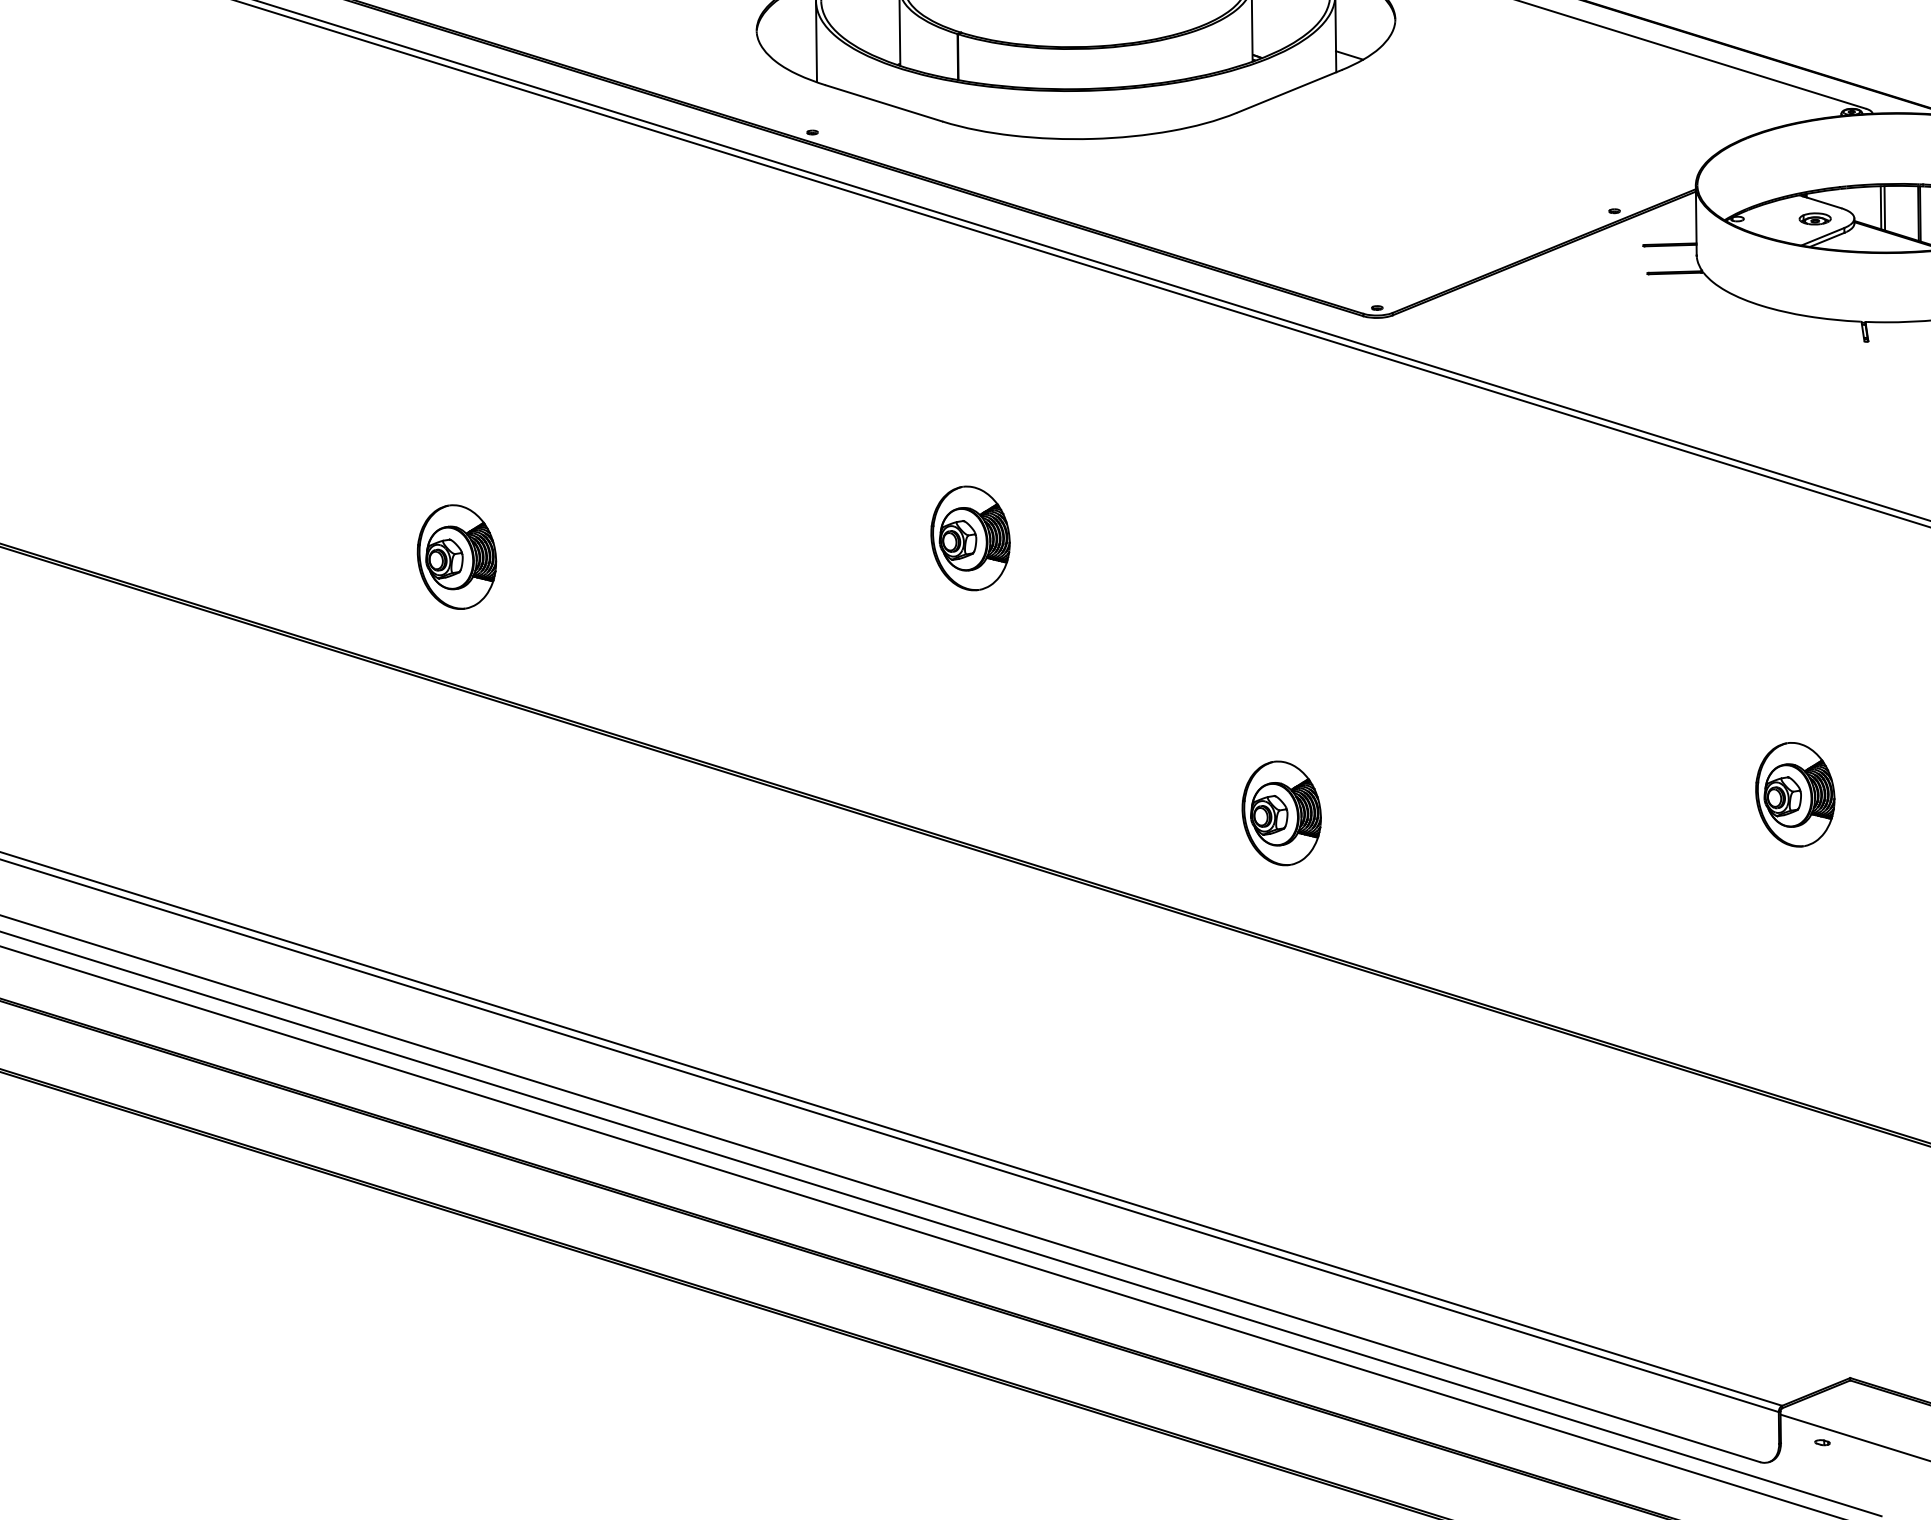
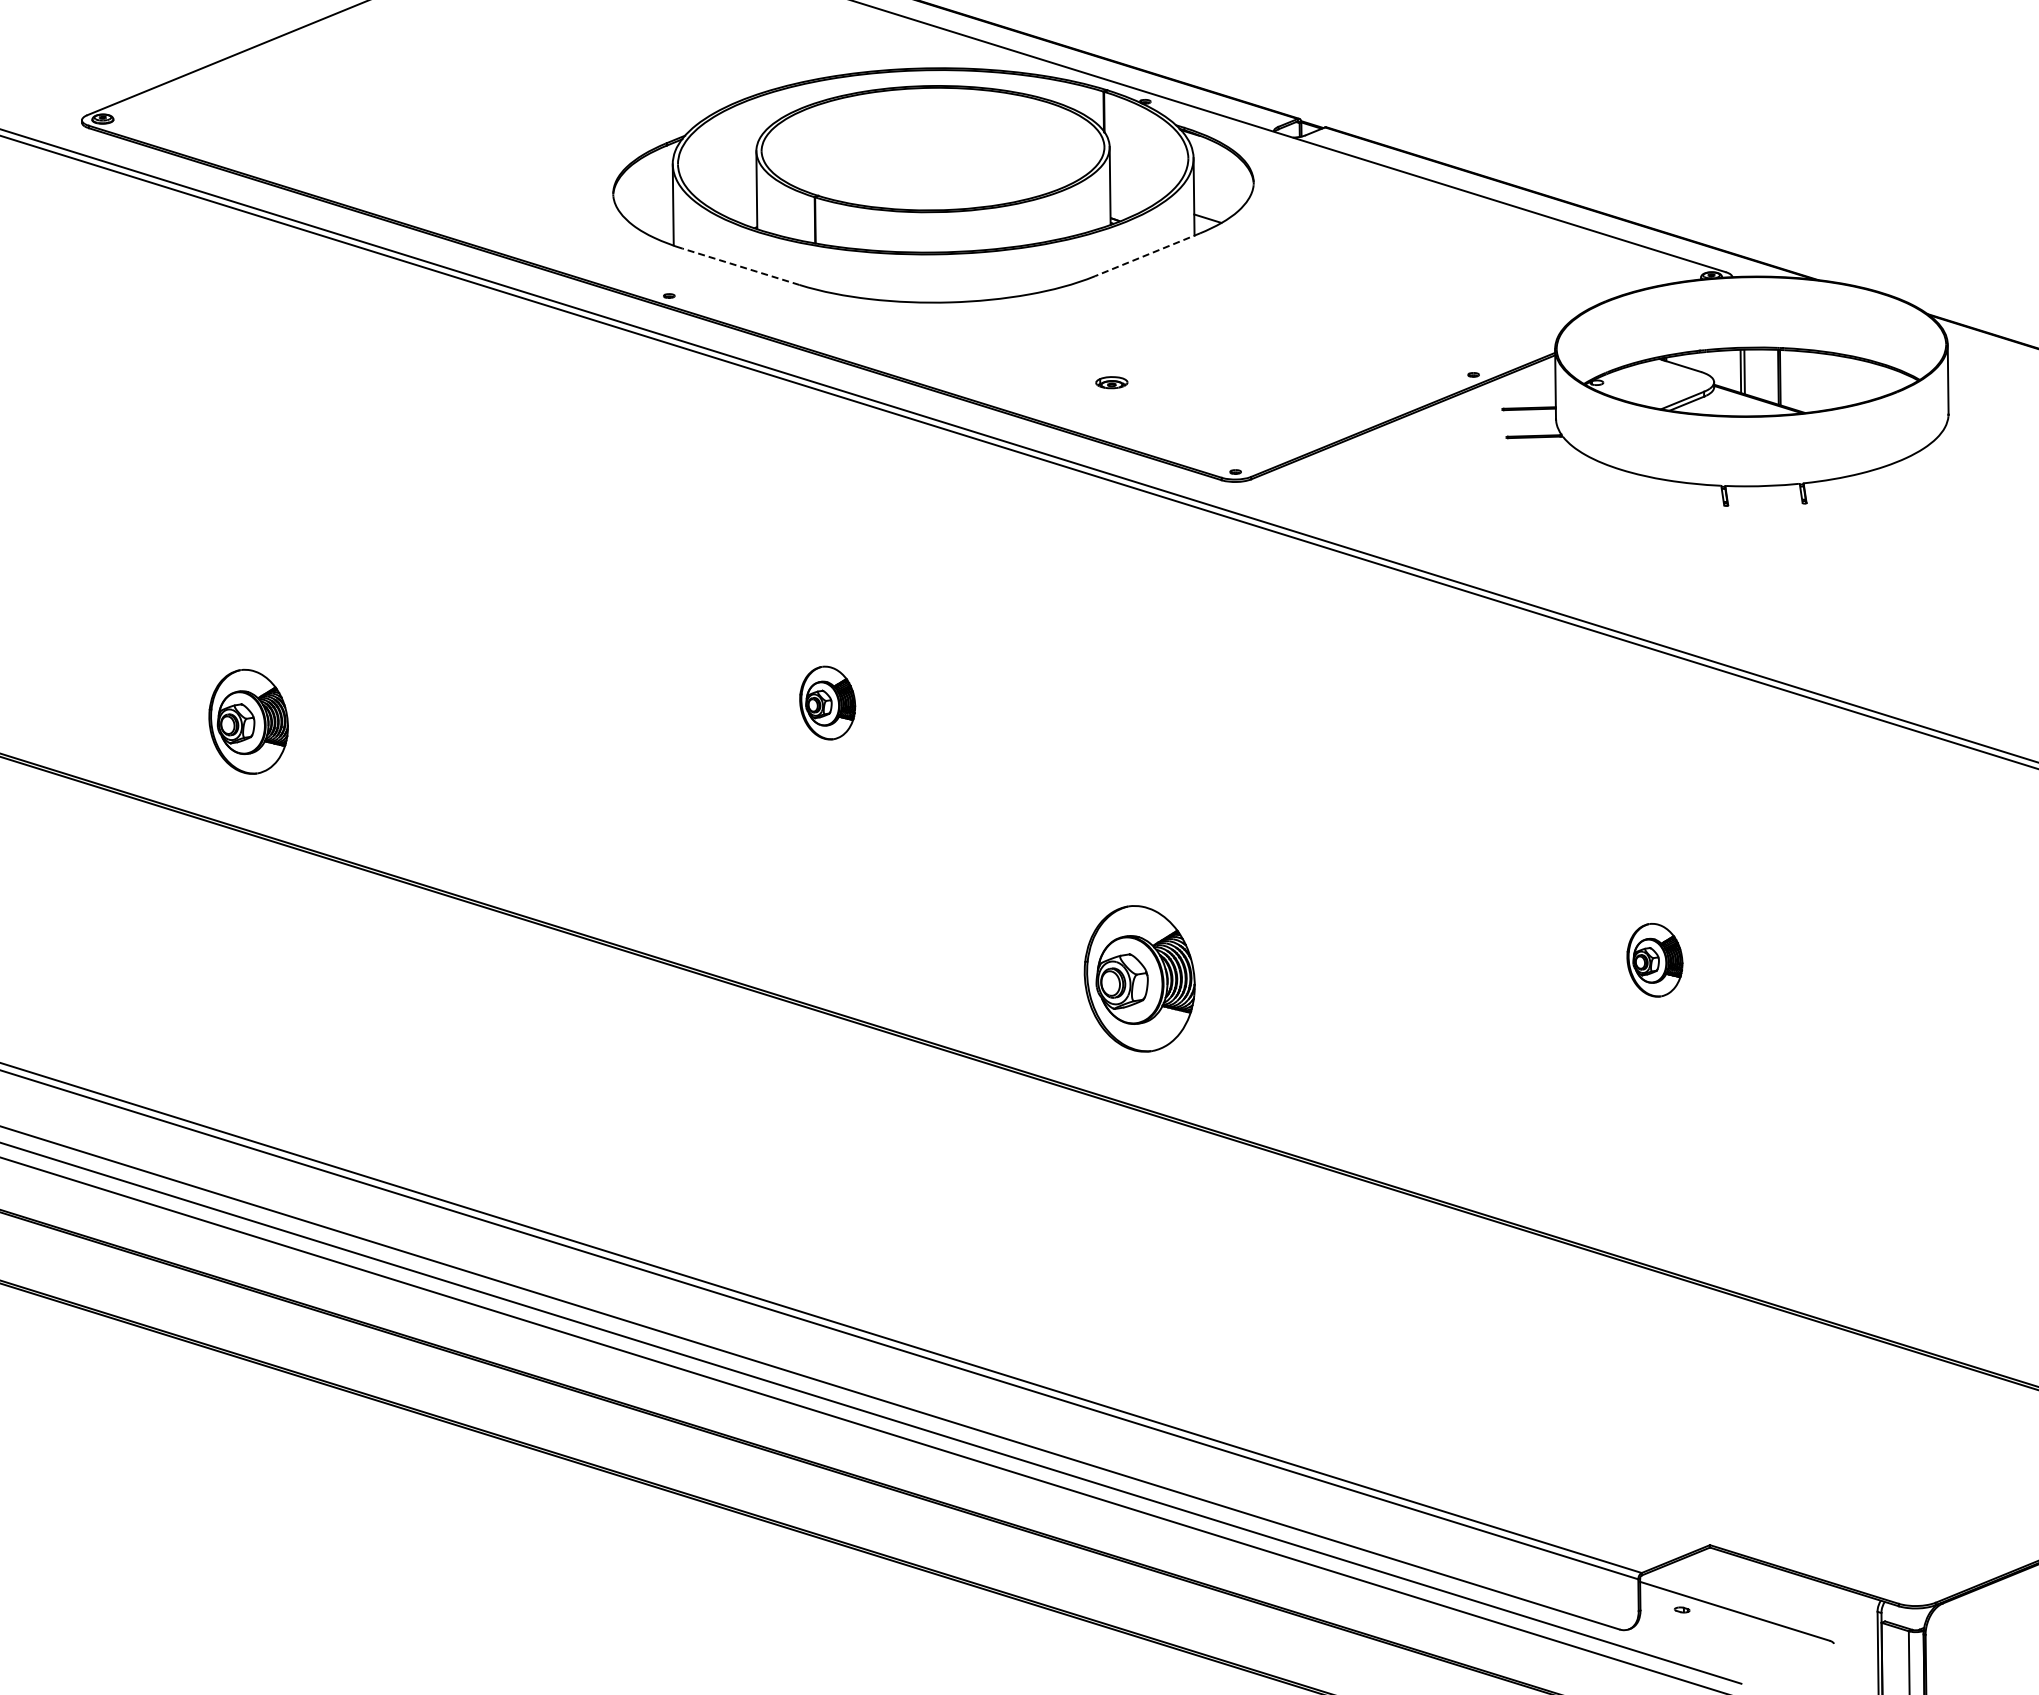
line: (1289, 91) -> (1147, 254), solid -> dashed
line: (883, 103) -> (740, 266), solid -> dashed
part: (1814, 218) -> (1111, 382), moved
part: (970, 537) -> (827, 702), size x0.7
part: (456, 556) -> (248, 721), moved
part: (1794, 795) -> (1654, 960), size x0.7
part: (1281, 813) -> (1139, 978), size x1.4

